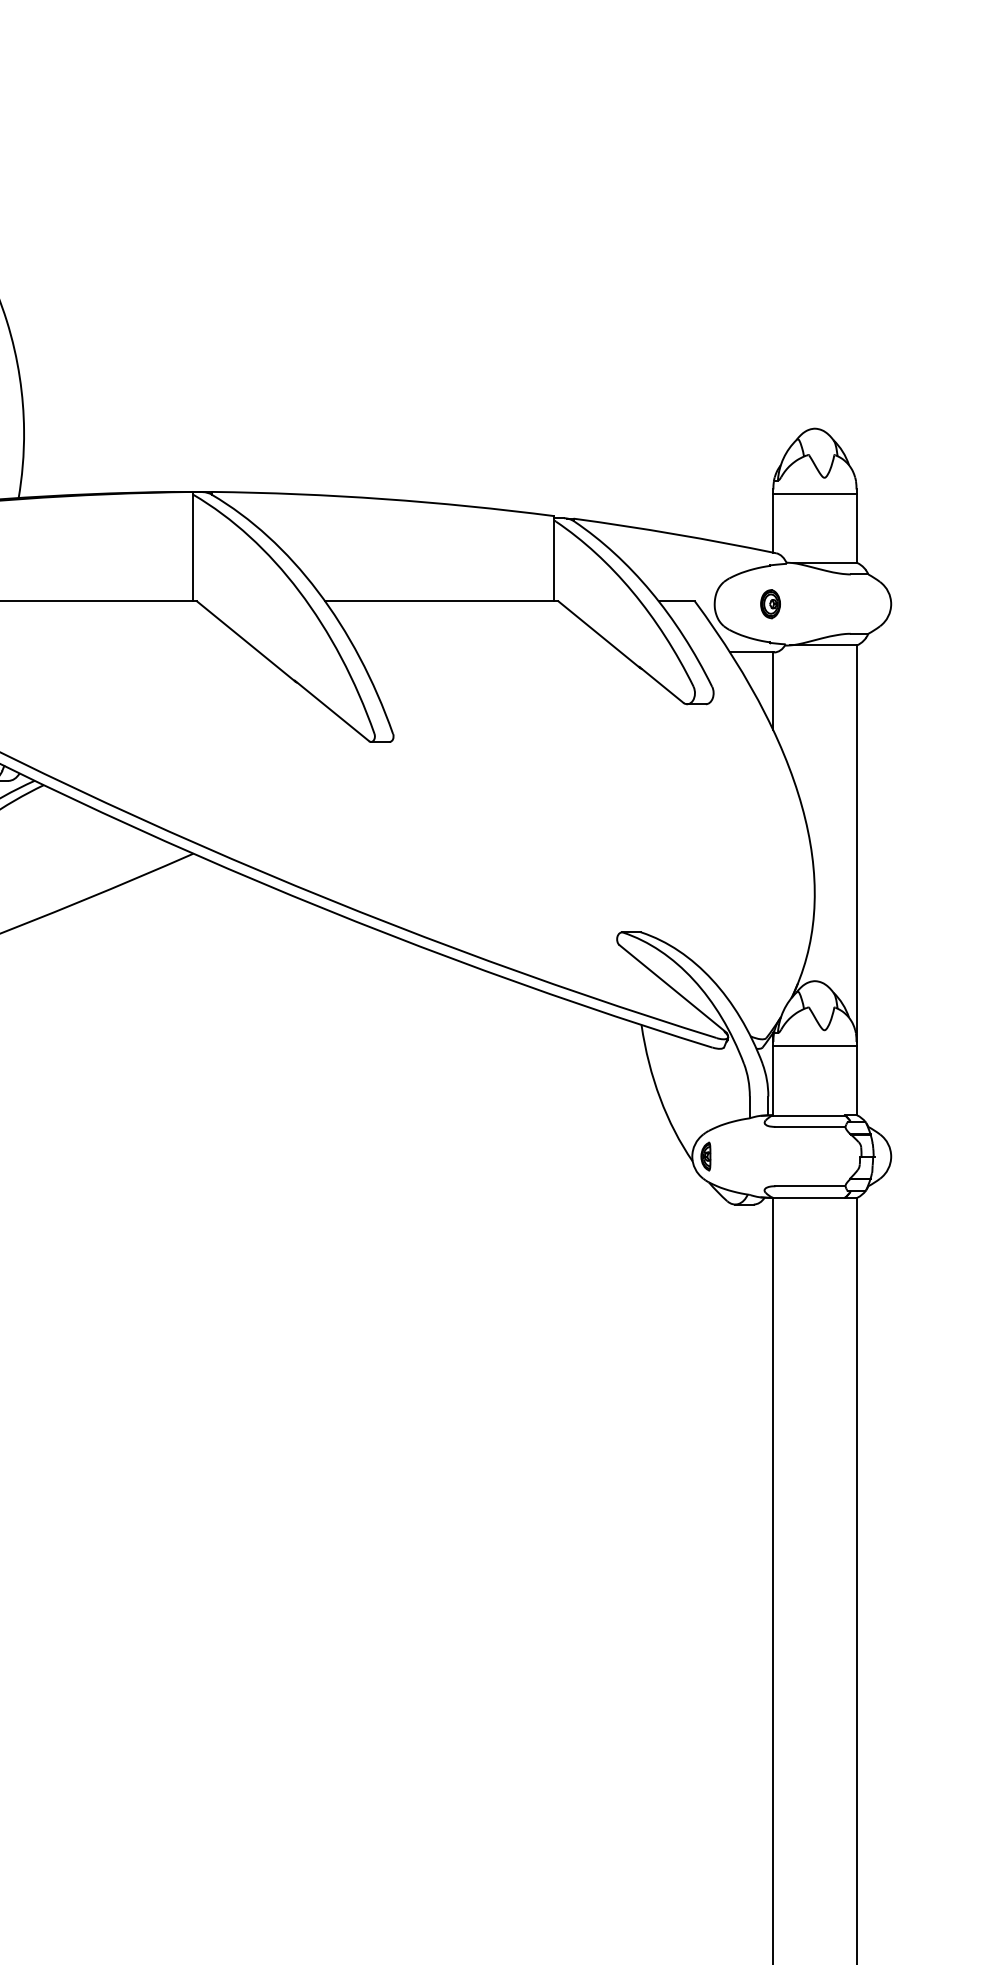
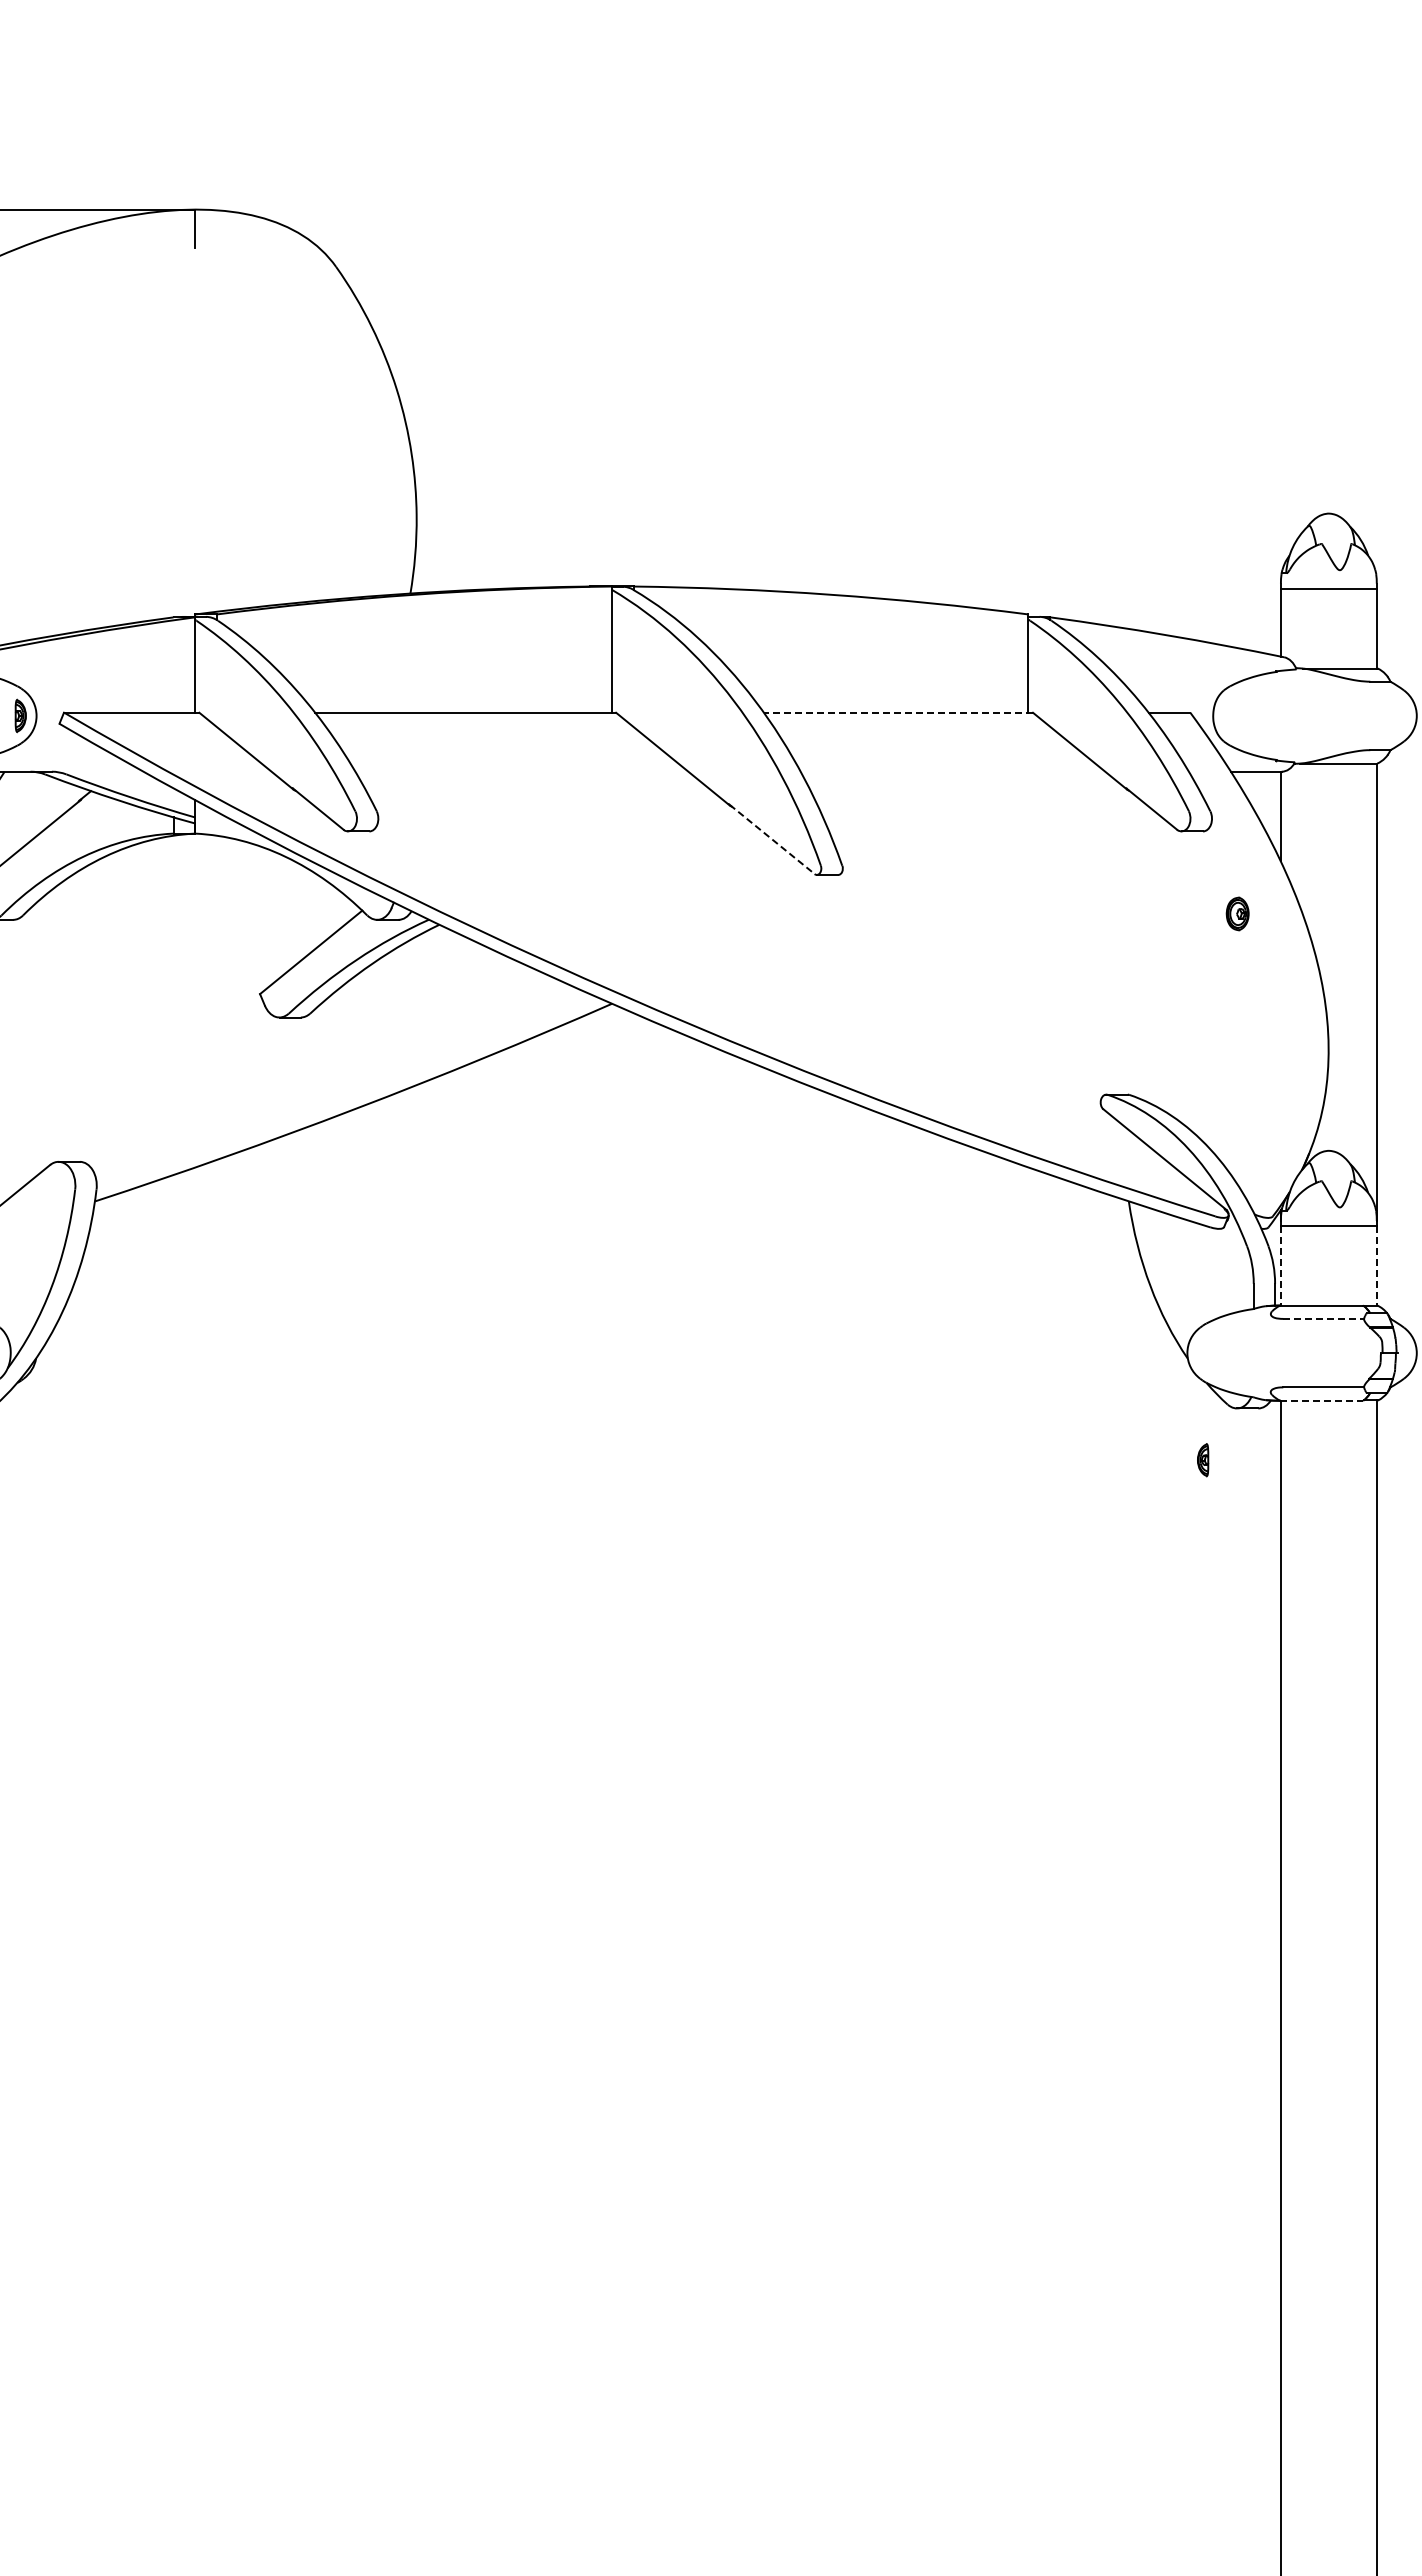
line: (441, 601) -> (898, 712), solid -> dashed
part: (770, 603) -> (1237, 913), moved
line: (332, 711) -> (772, 839), solid -> dashed
line: (856, 1080) -> (1376, 1265), solid -> dashed
line: (773, 1081) -> (1280, 1266), solid -> dashed
line: (811, 1126) -> (1324, 1318), solid -> dashed
part: (706, 1156) -> (1203, 1460), moved
line: (809, 1197) -> (1322, 1400), solid -> dashed

